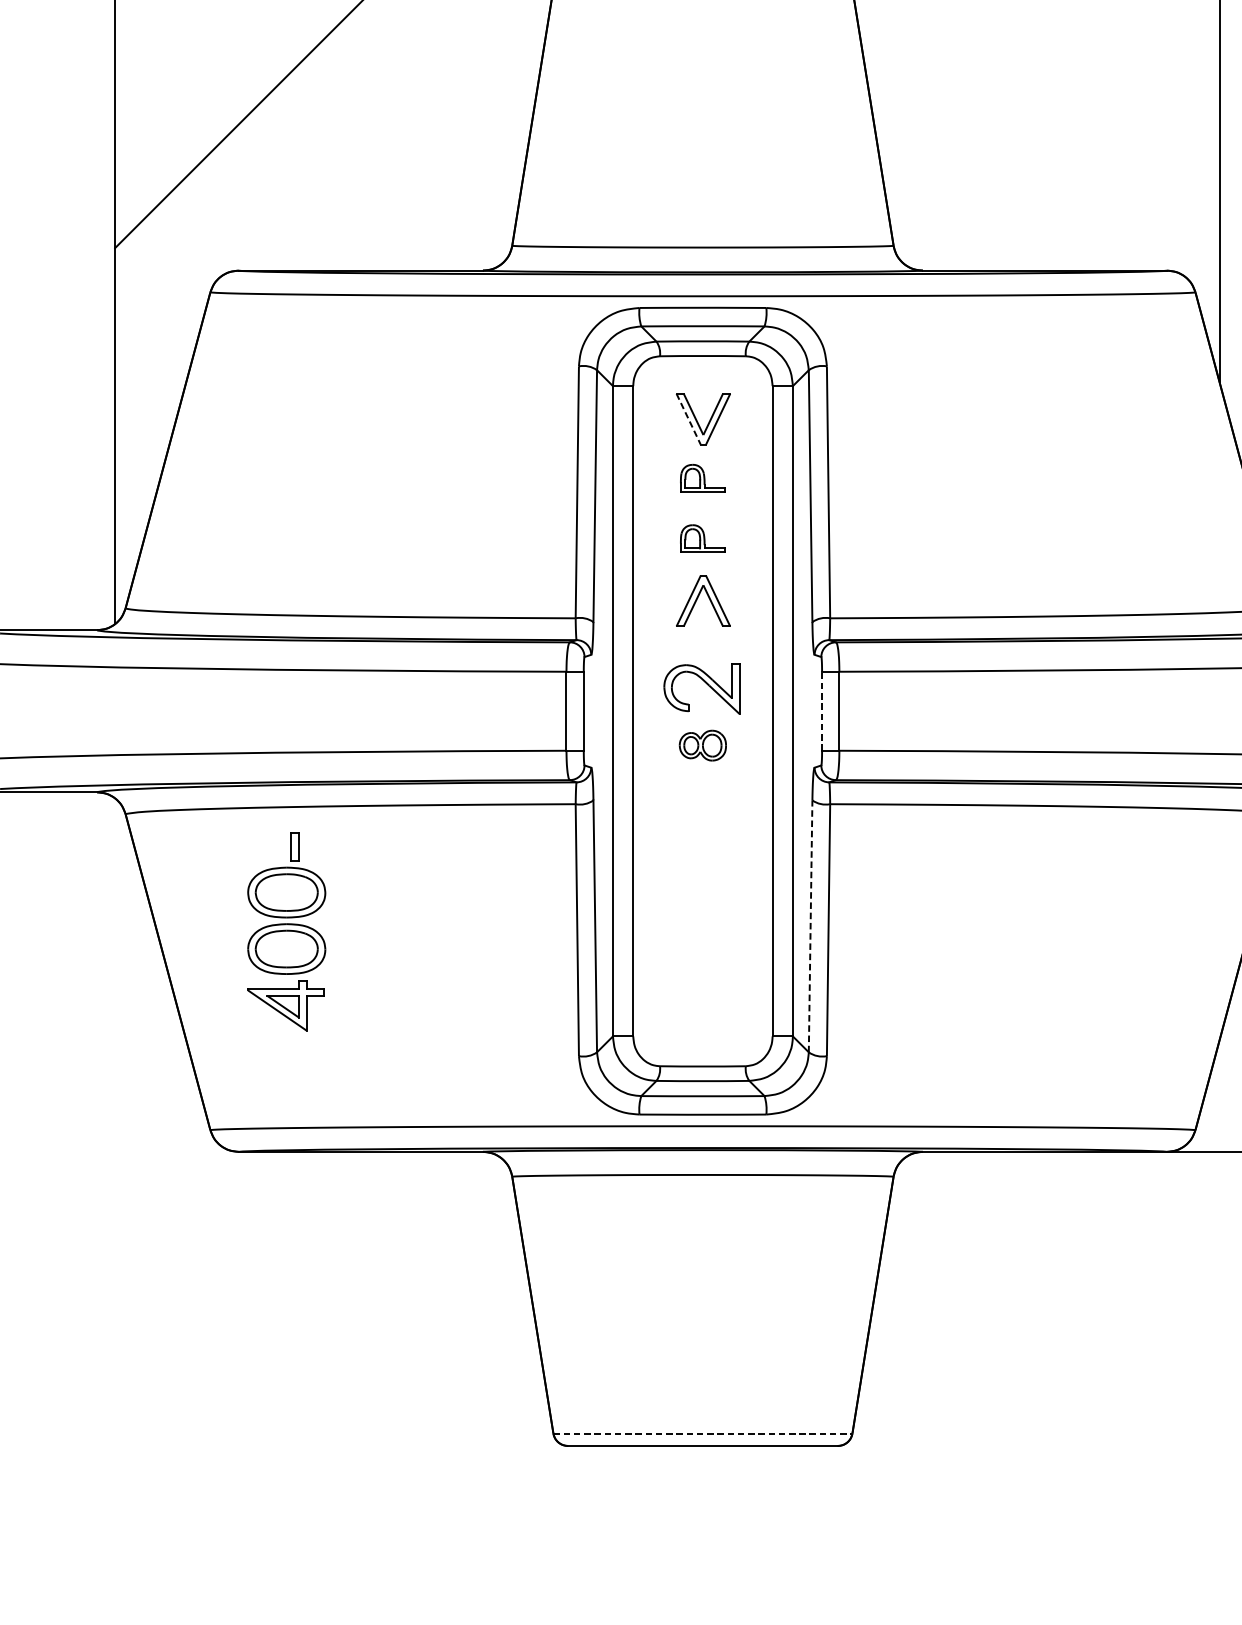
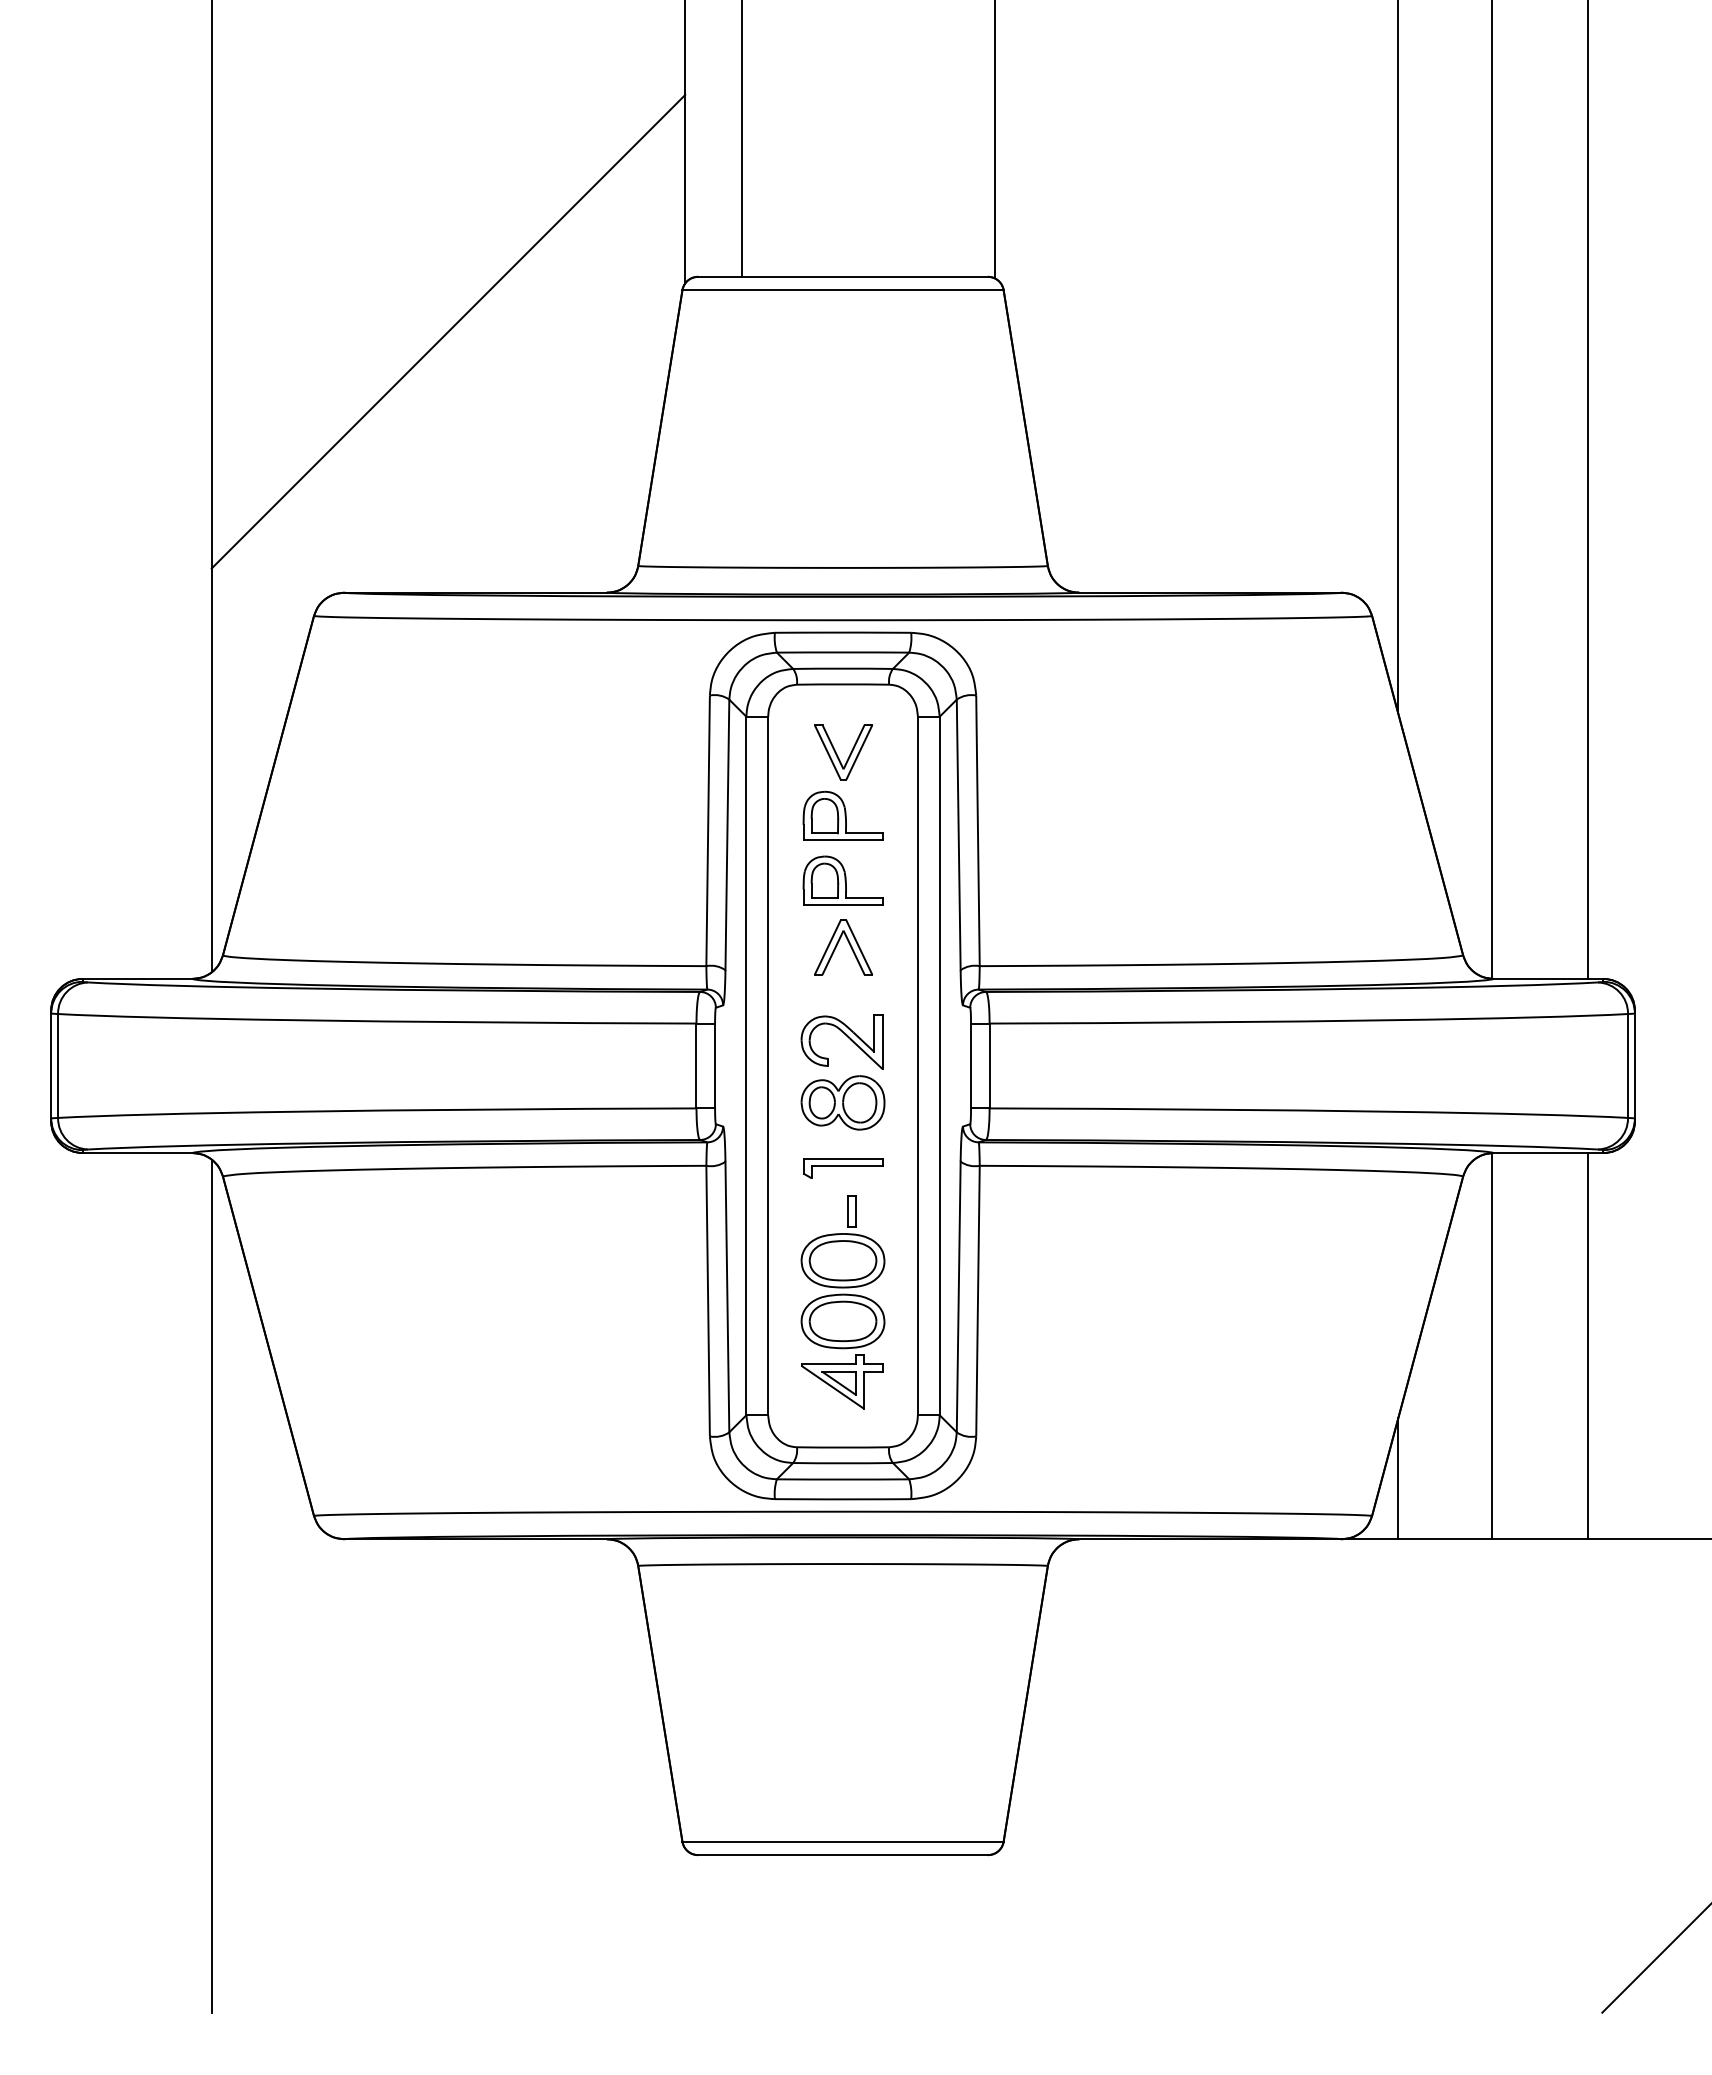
line: (688, 419) -> (827, 752), dashed -> solid
part: (702, 478) -> (842, 815), size x1.67
part: (702, 538) -> (842, 880), size x1.67
line: (822, 710) -> (971, 1065), dashed -> solid
part: (702, 745) -> (842, 1102), size x1.67
part: (703, 806) -> (843, 1168), added
line: (810, 925) -> (958, 1296), dashed -> solid
part: (286, 931) -> (842, 1302), moved
line: (1220, 1095) -> (1398, 1478), added
line: (114, 1194) -> (211, 1585), added
line: (703, 1433) -> (843, 1841), dashed -> solid

